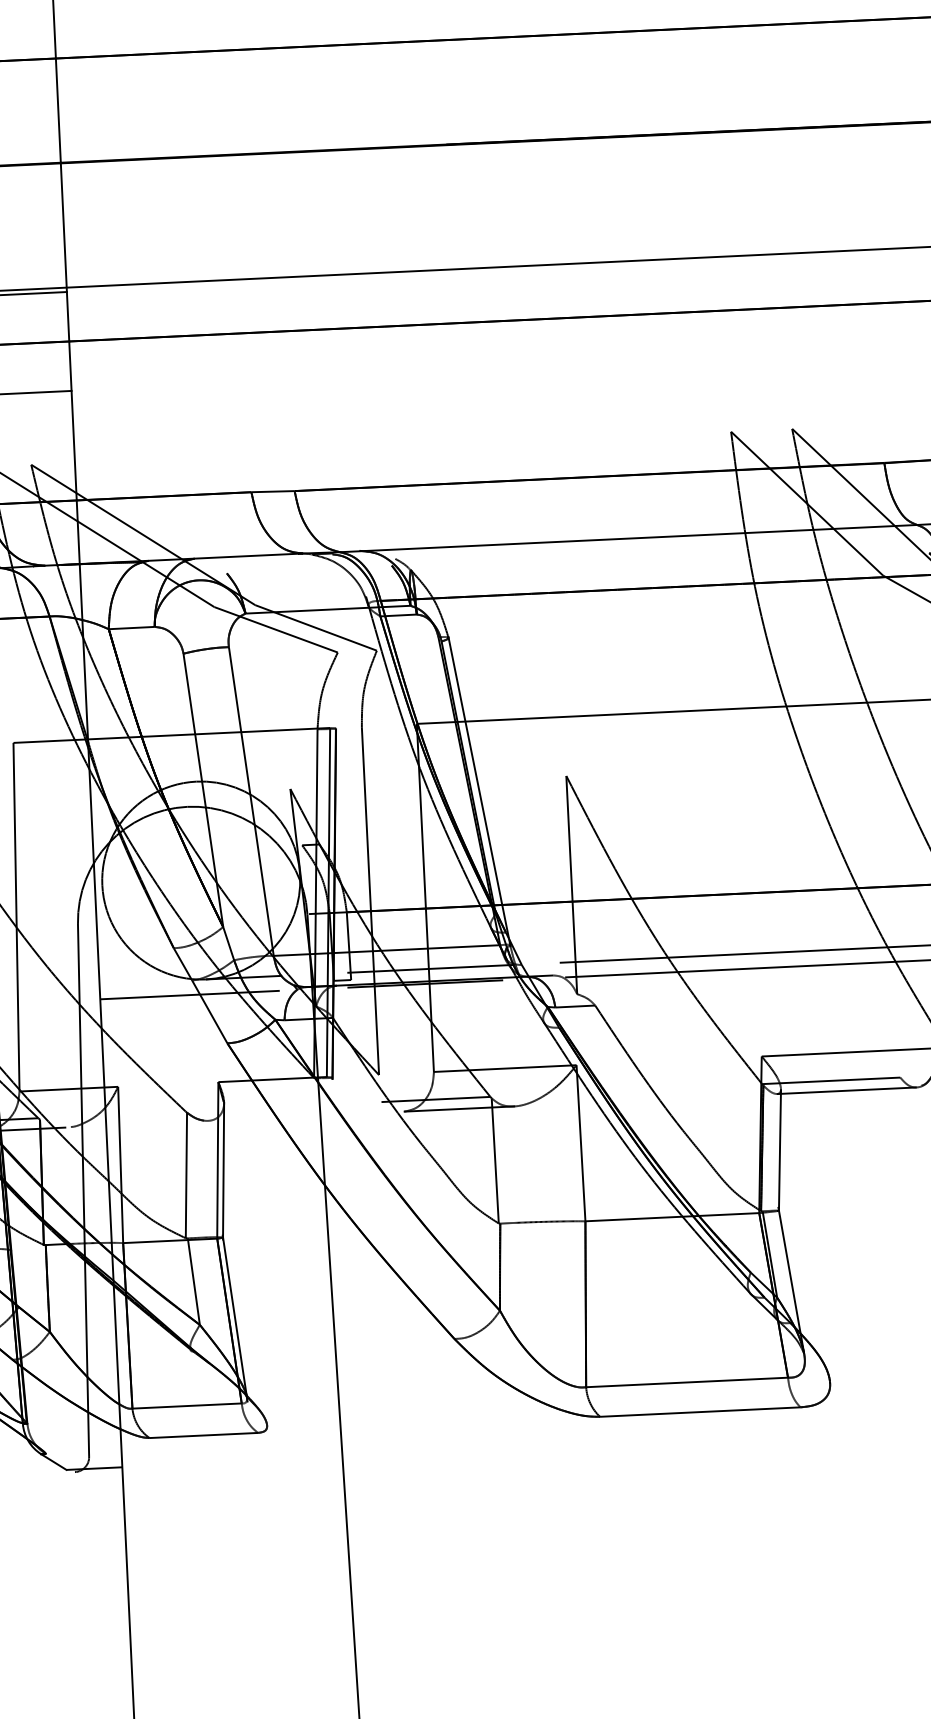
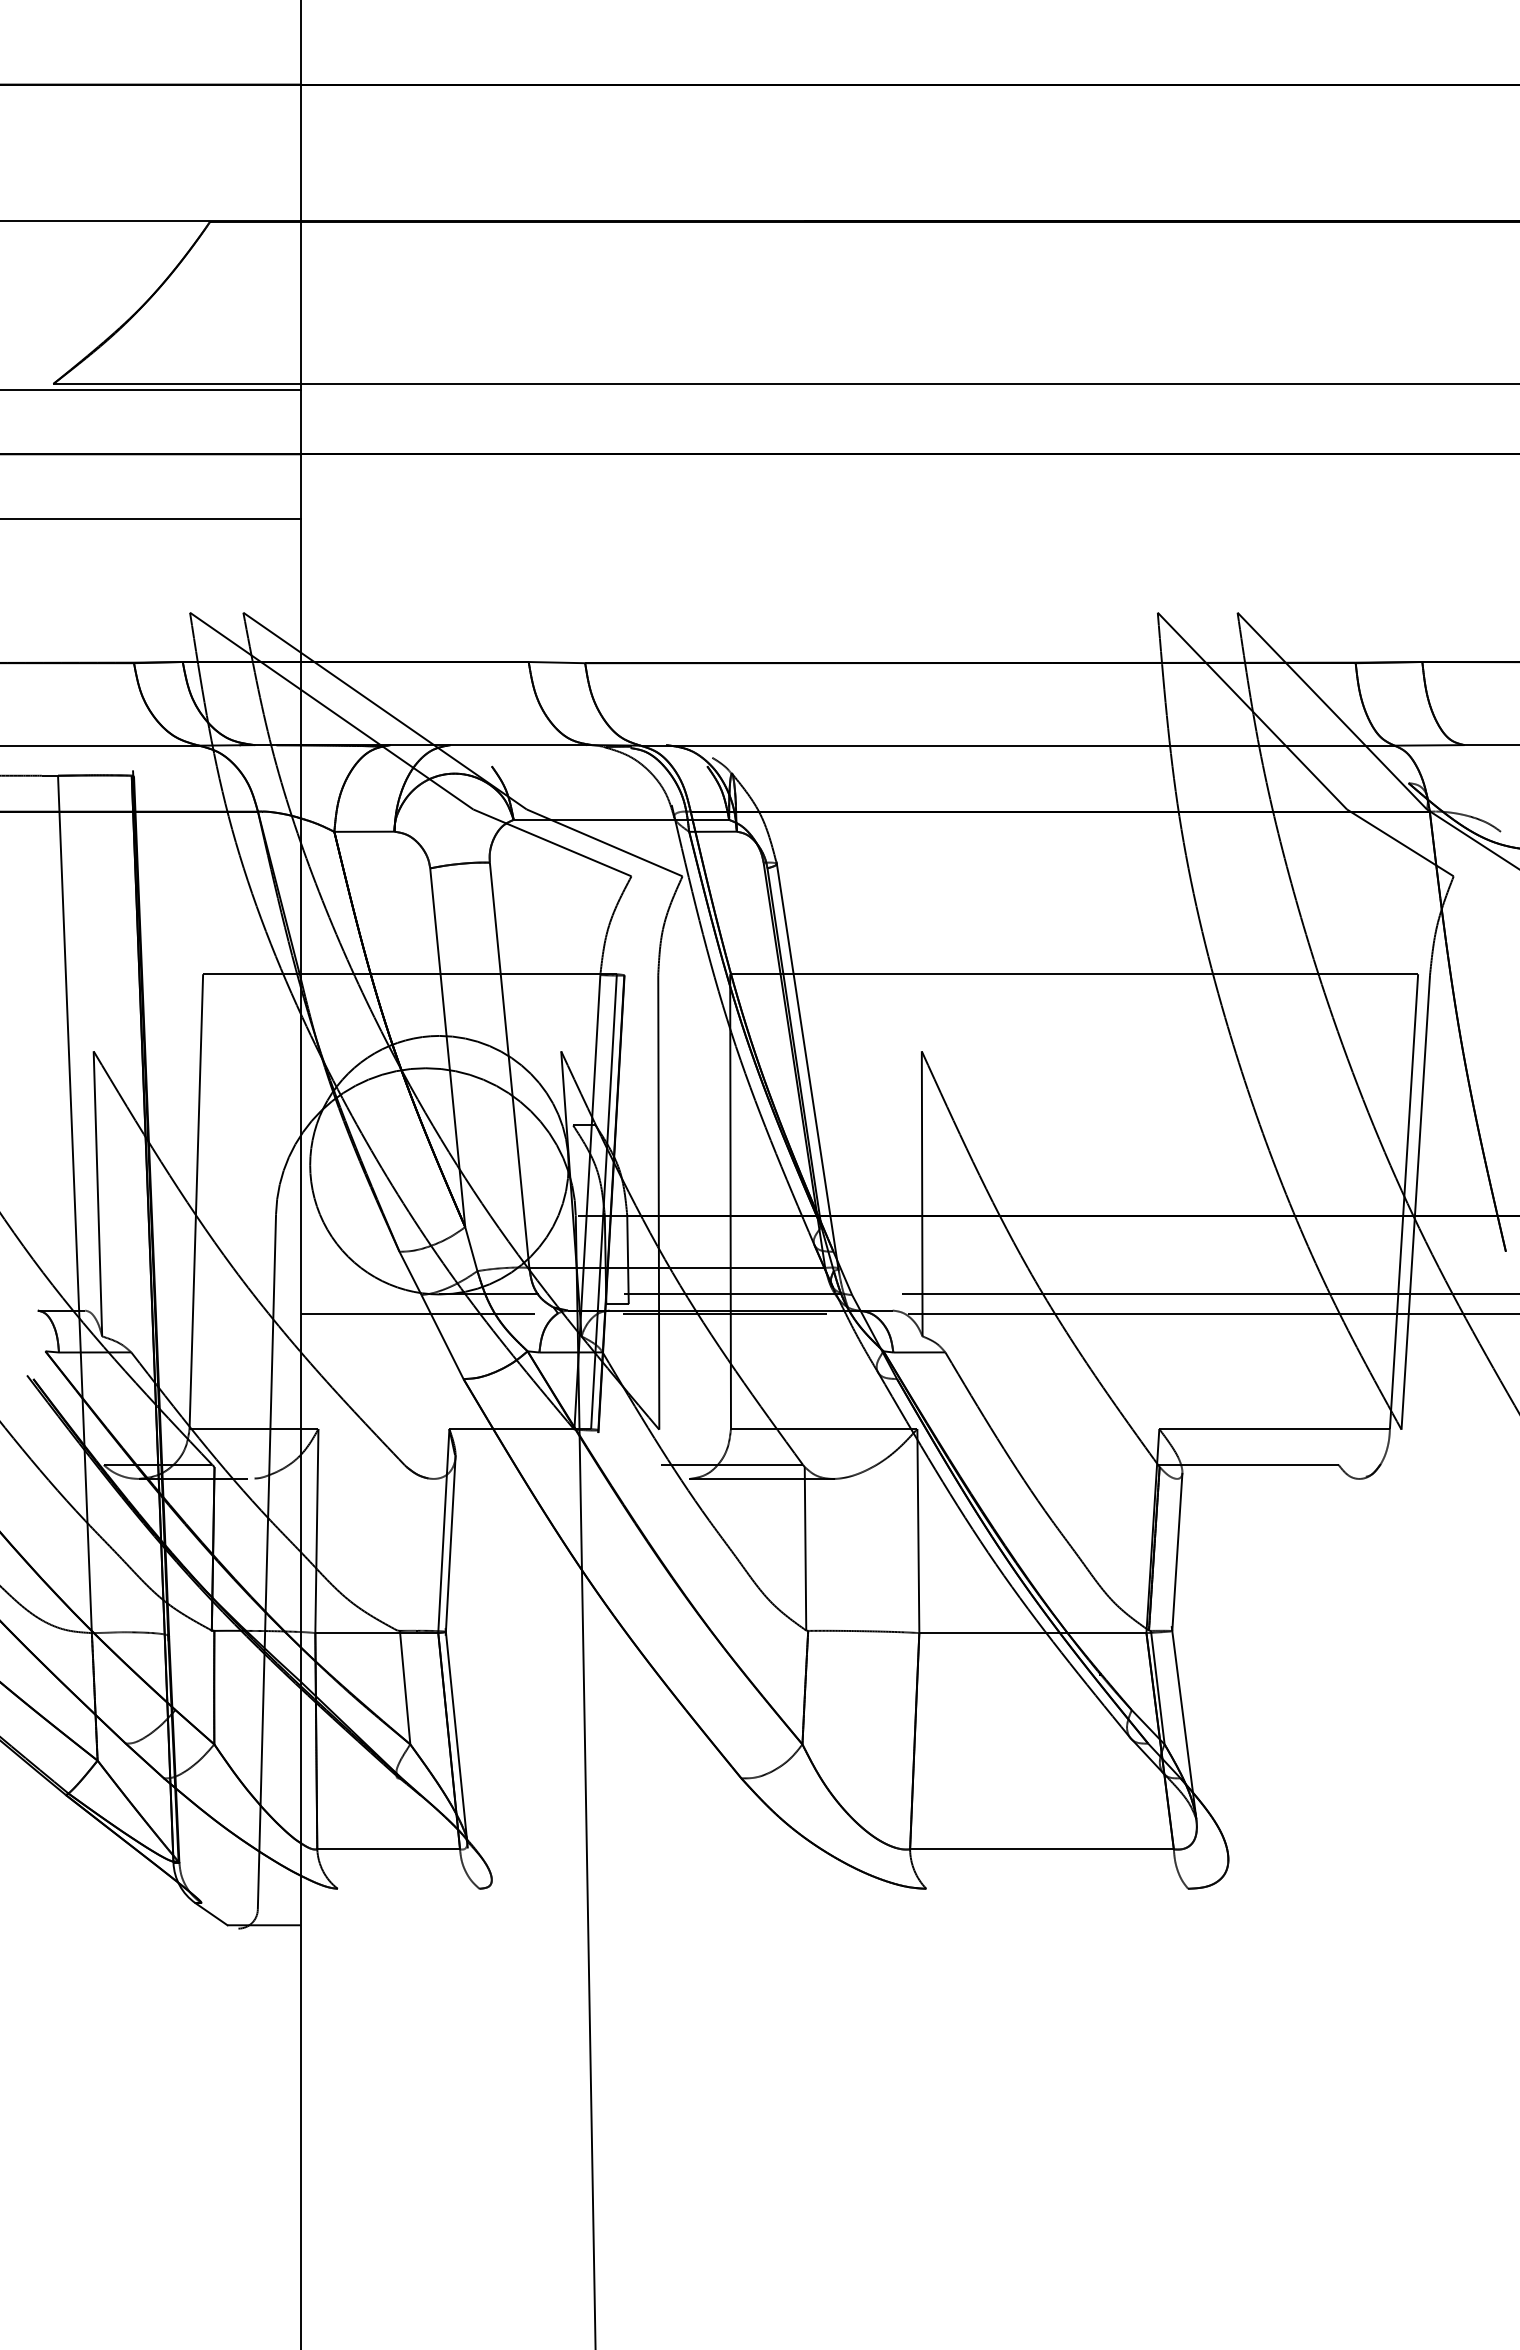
line: (846, 1090) -> (1267, 1478), removed
line: (186, 1175) -> (401, 1548), removed
line: (700, 1411) -> (1057, 1888), removed
line: (203, 1435) -> (408, 1888), removed

